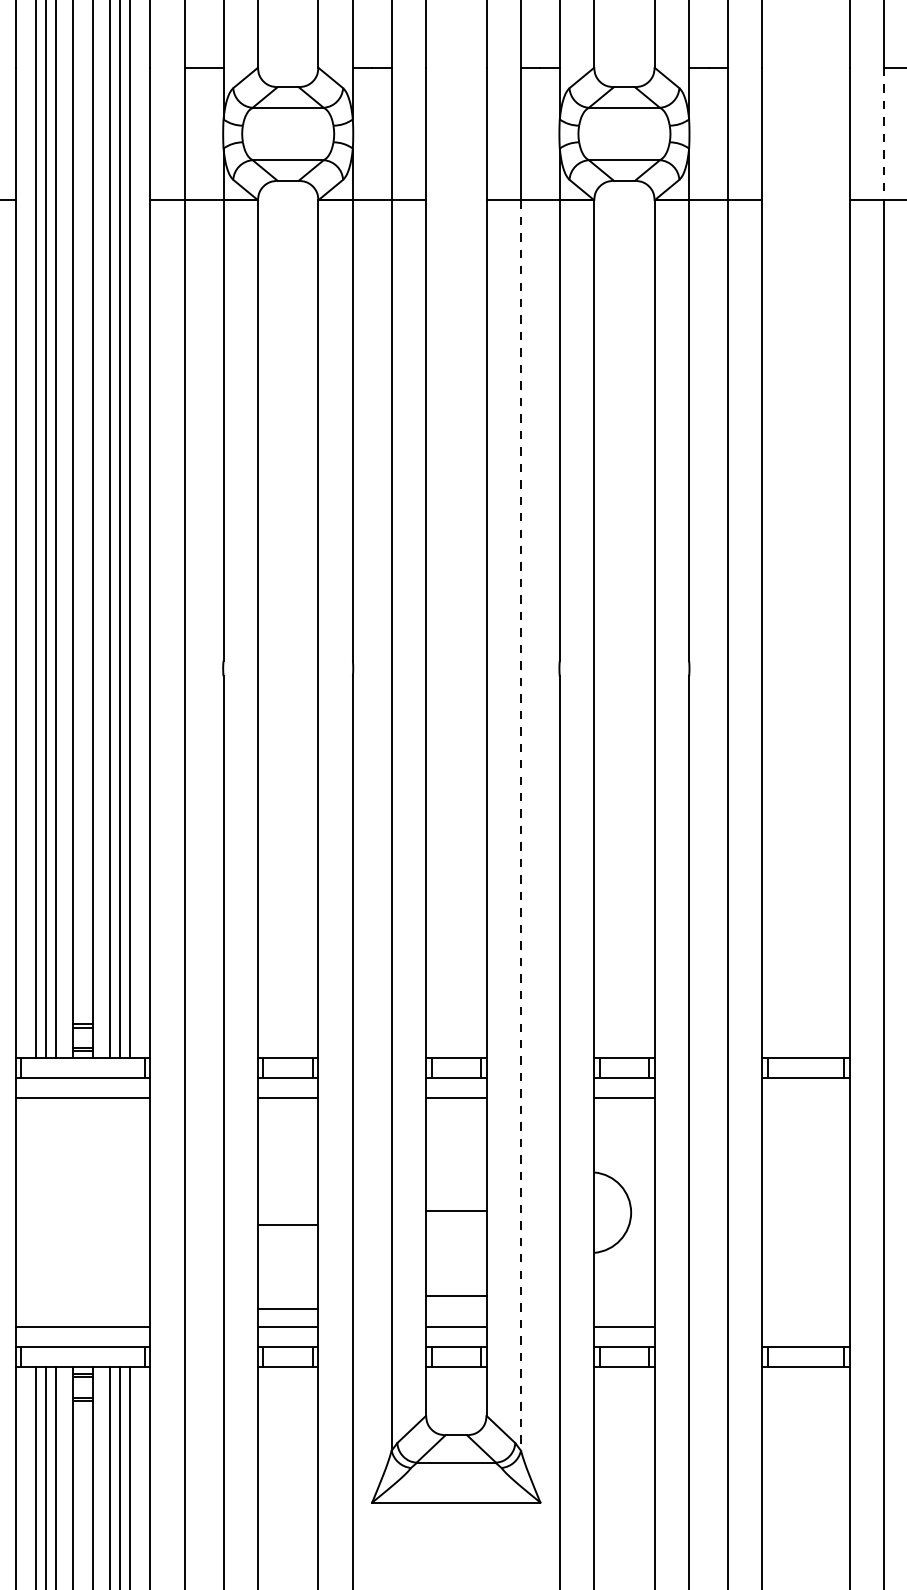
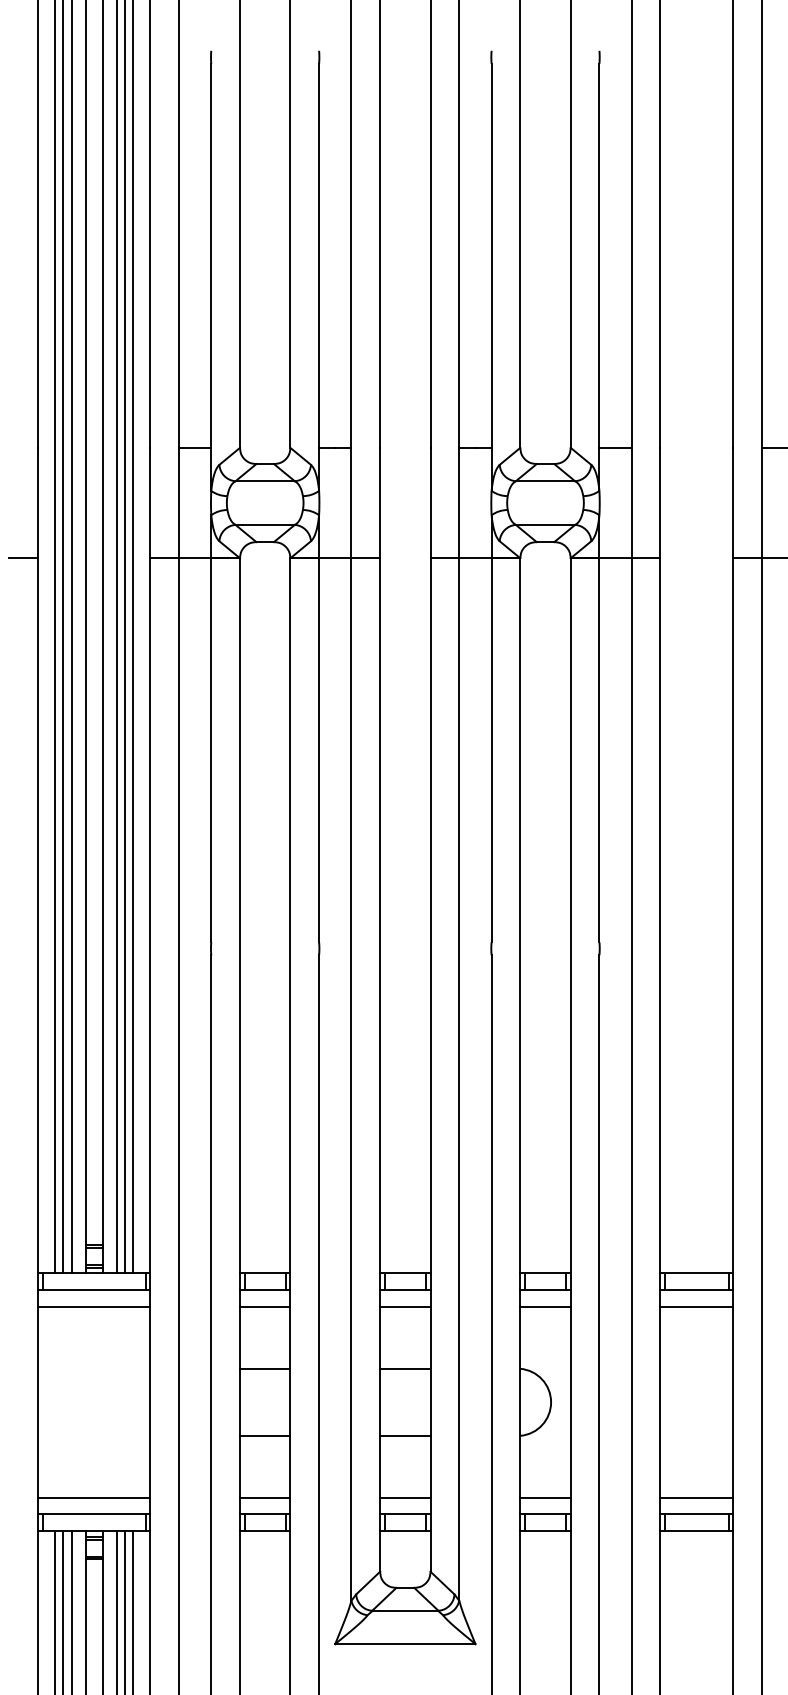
line: (884, 134) -> (762, 503), dashed -> solid
line: (521, 826) -> (459, 1080), dashed -> solid
line: (805, 1098) -> (696, 1307), added
line: (456, 1210) -> (405, 1368), moved
line: (287, 1224) -> (264, 1368), moved
line: (456, 1295) -> (405, 1435), moved
line: (287, 1308) -> (264, 1435), moved
line: (805, 1326) -> (696, 1497), added

